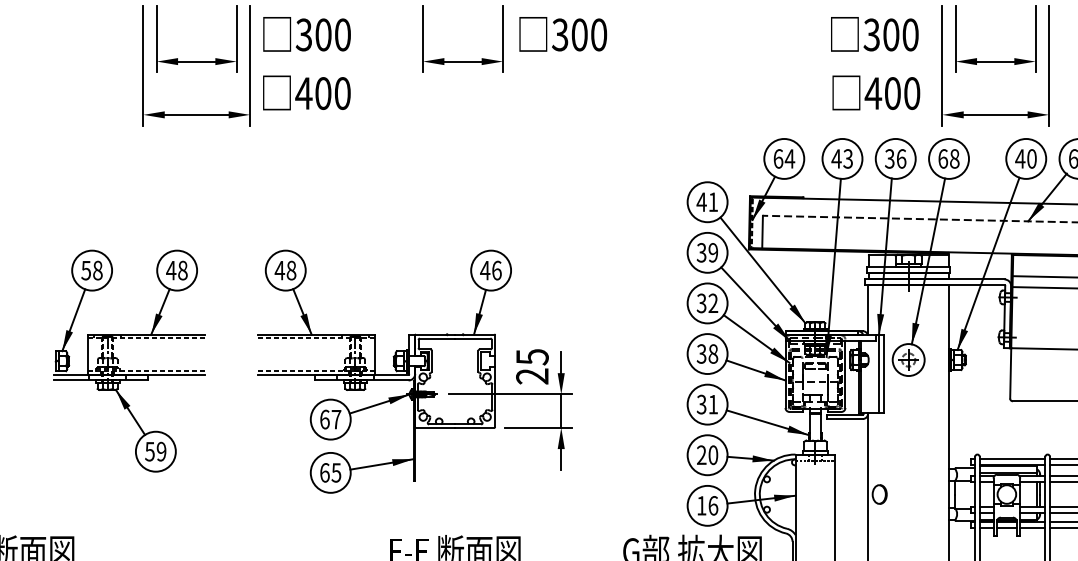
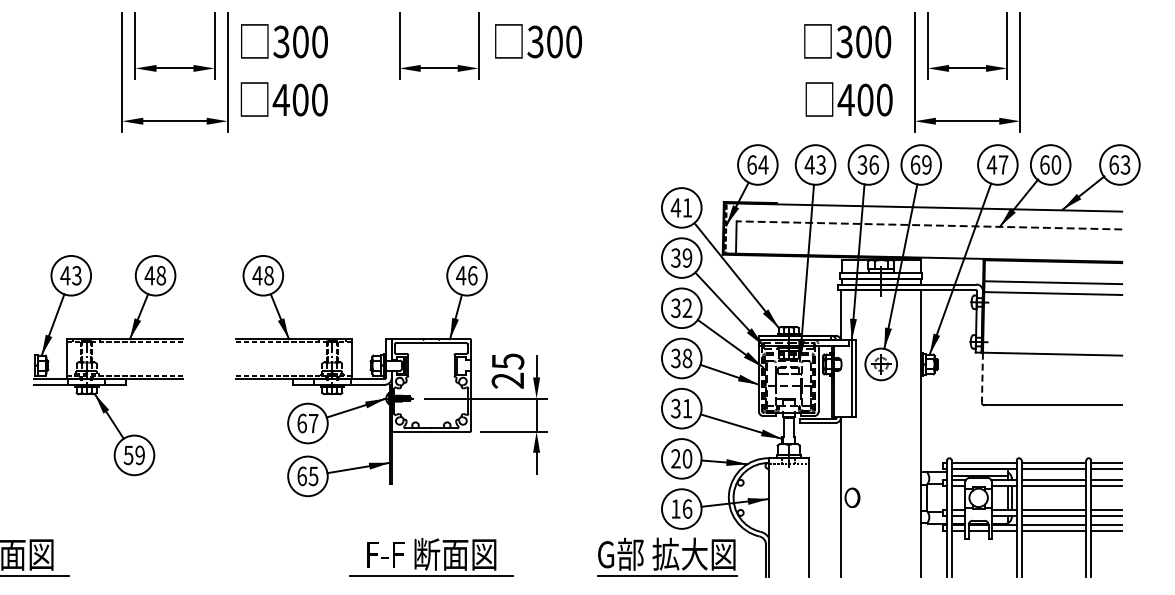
text: (954, 158) -> (926, 164), 68 -> 69
text: (1031, 158) -> (1003, 164), 40 -> 47
text: (91, 270) -> (70, 275), 58 -> 43
line: (1010, 373) -> (982, 377), solid -> dashed

